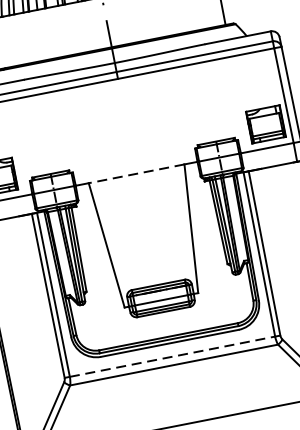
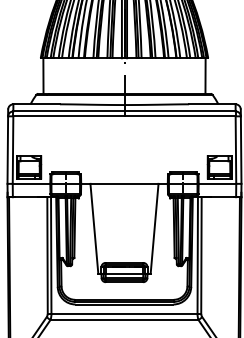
line: (136, 173) -> (124, 183), dashed -> solid
line: (172, 357) -> (124, 314), dashed -> solid

